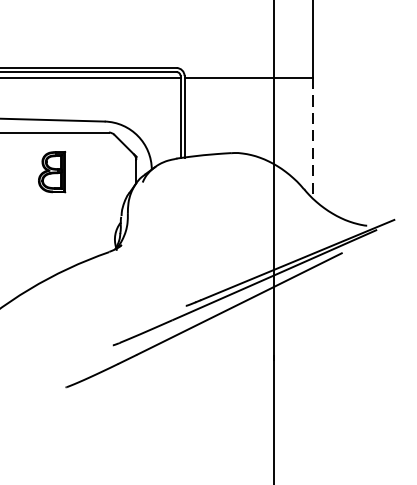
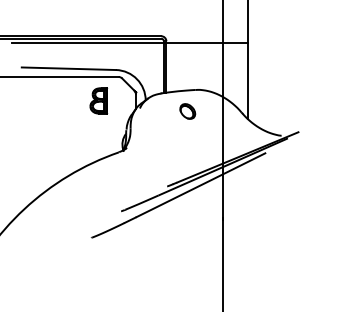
line: (313, 139) -> (247, 81), dashed -> solid
part: (51, 171) -> (98, 100), moved
part: (218, 187) -> (187, 111), added

